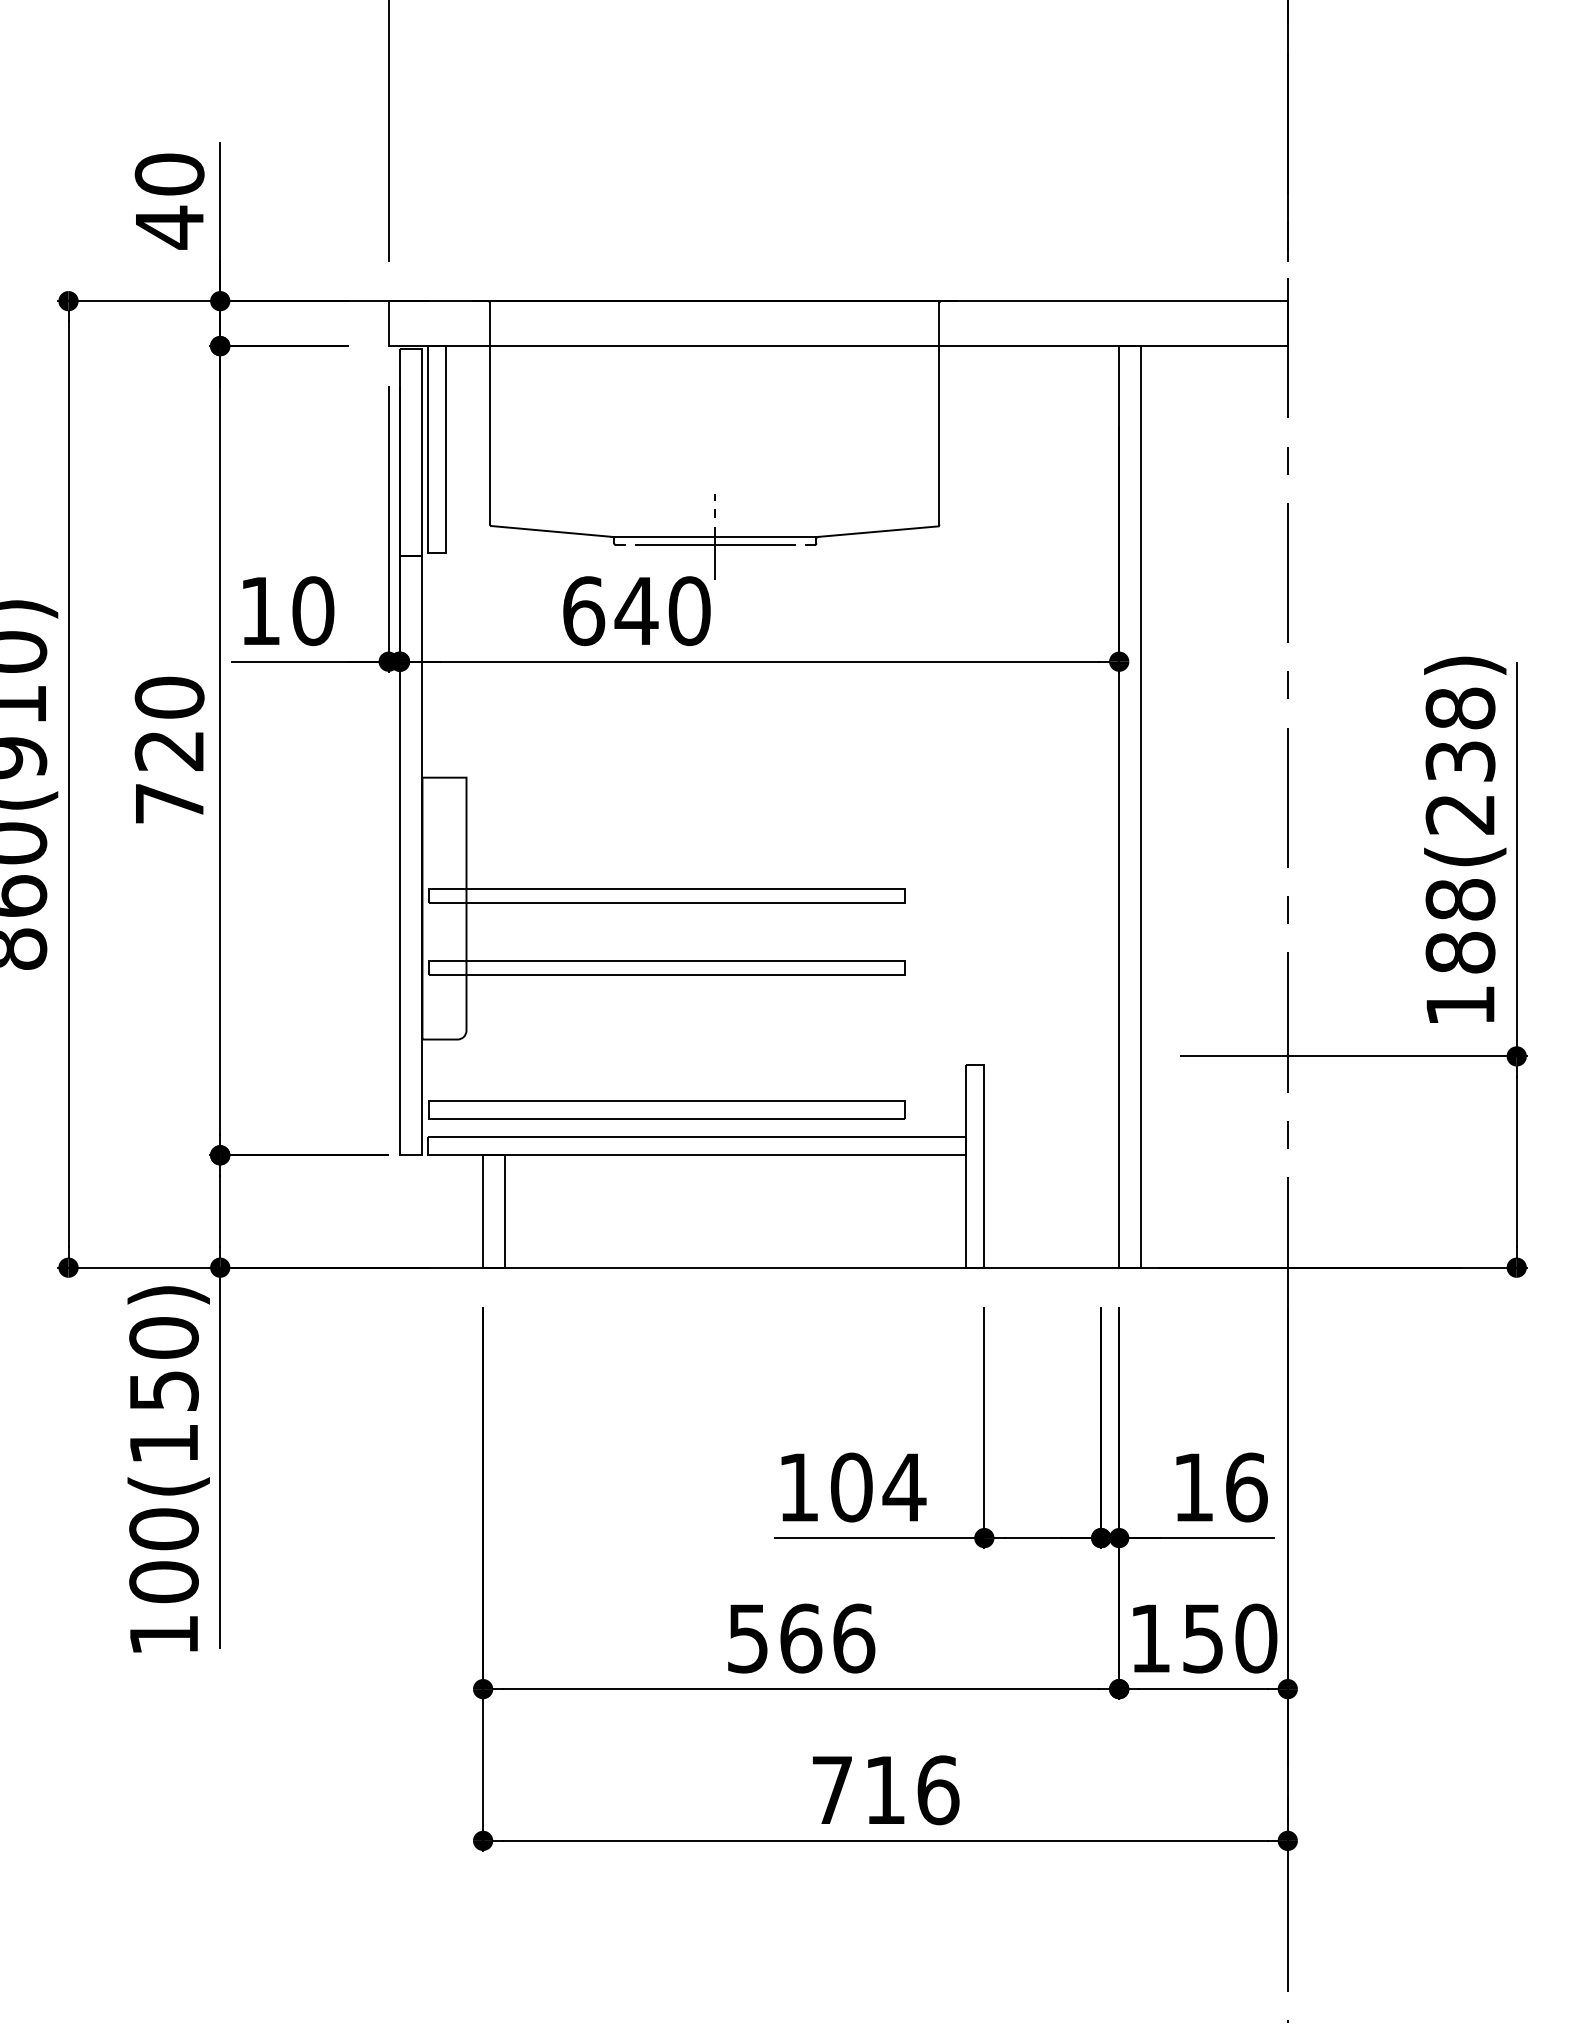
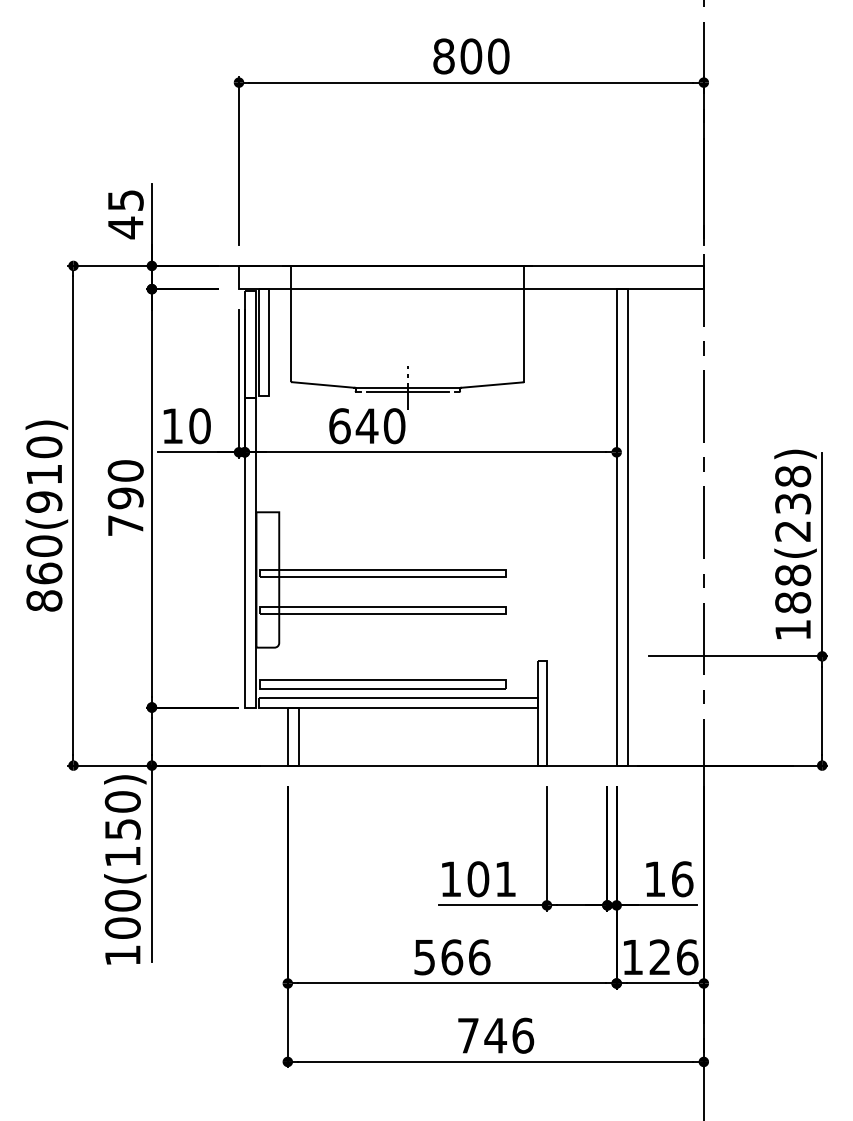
text: (169, 174) -> (125, 200), 40 -> 45
text: (169, 751) -> (125, 498), 720 -> 790
text: (904, 1486) -> (505, 878), 104 -> 101
text: (1229, 1638) -> (673, 957), 150 -> 126
text: (884, 1789) -> (495, 1035), 716 -> 746

